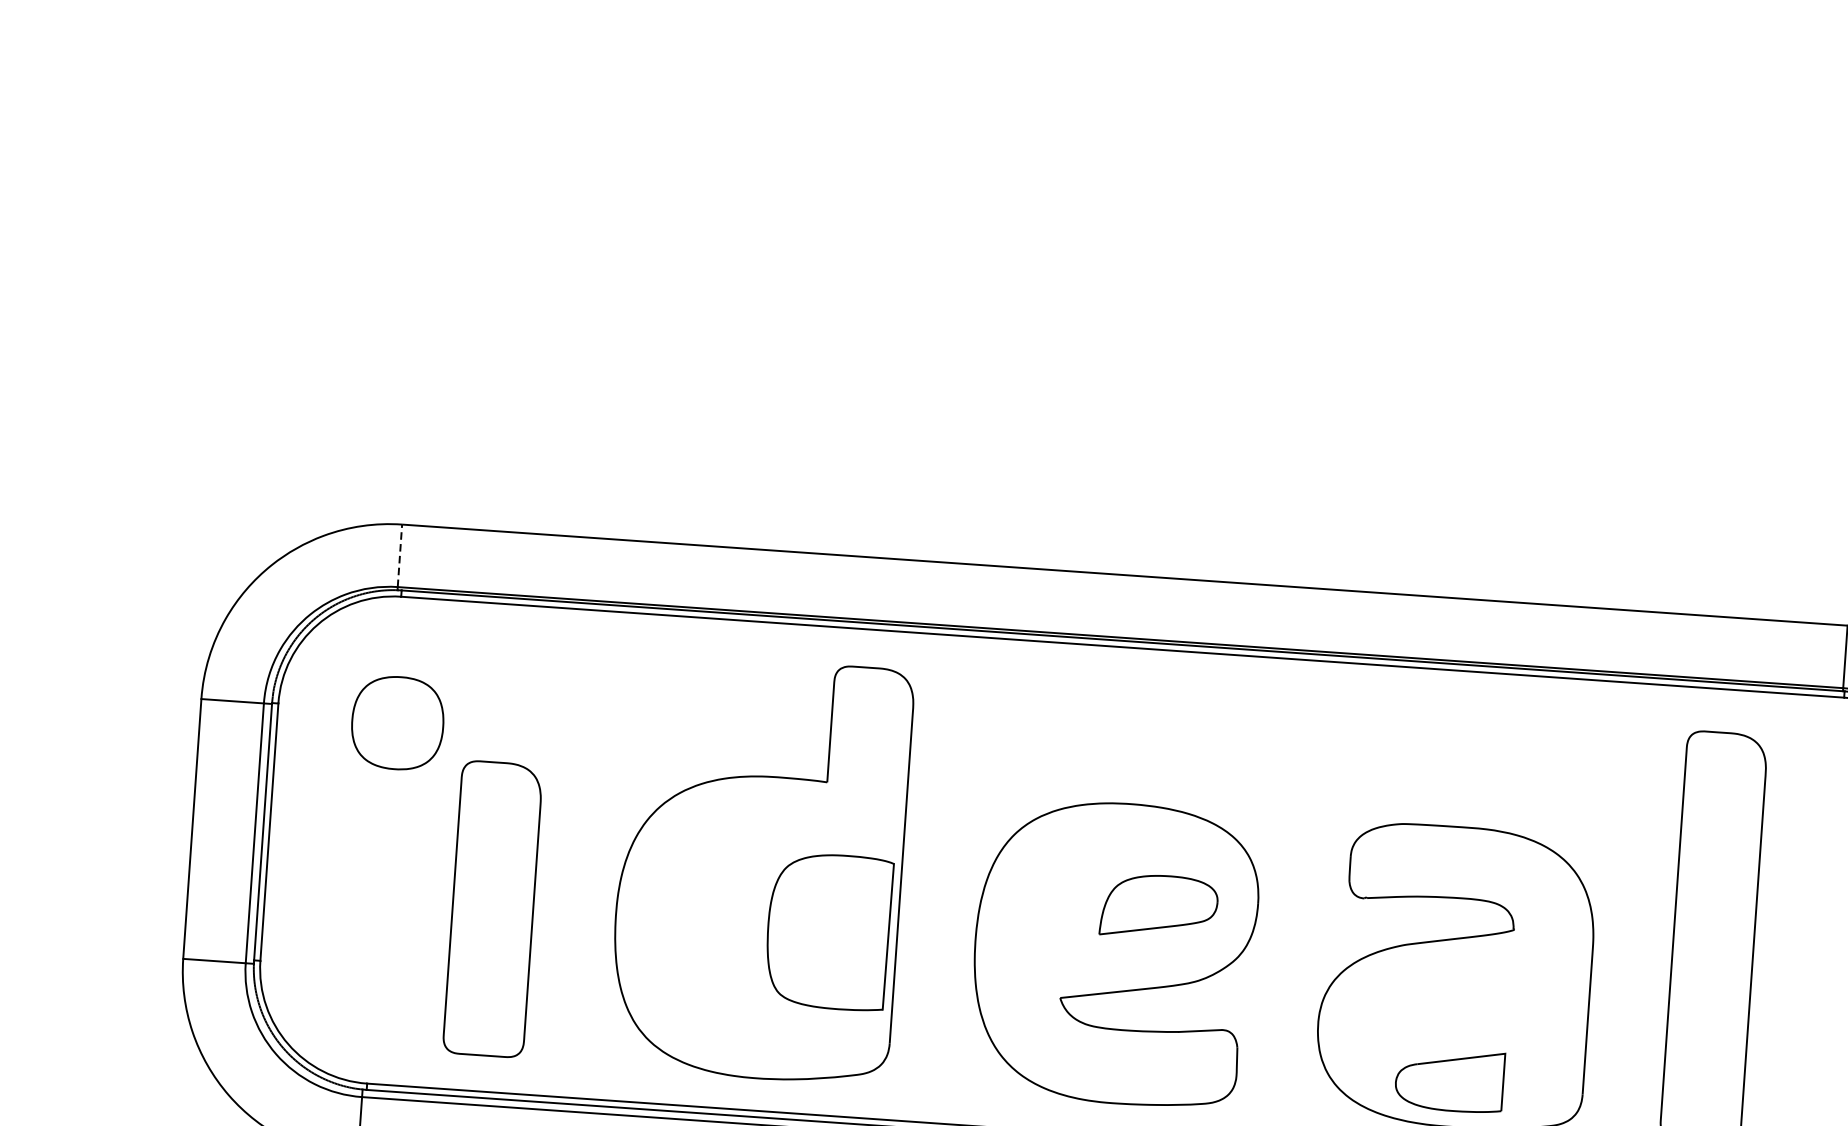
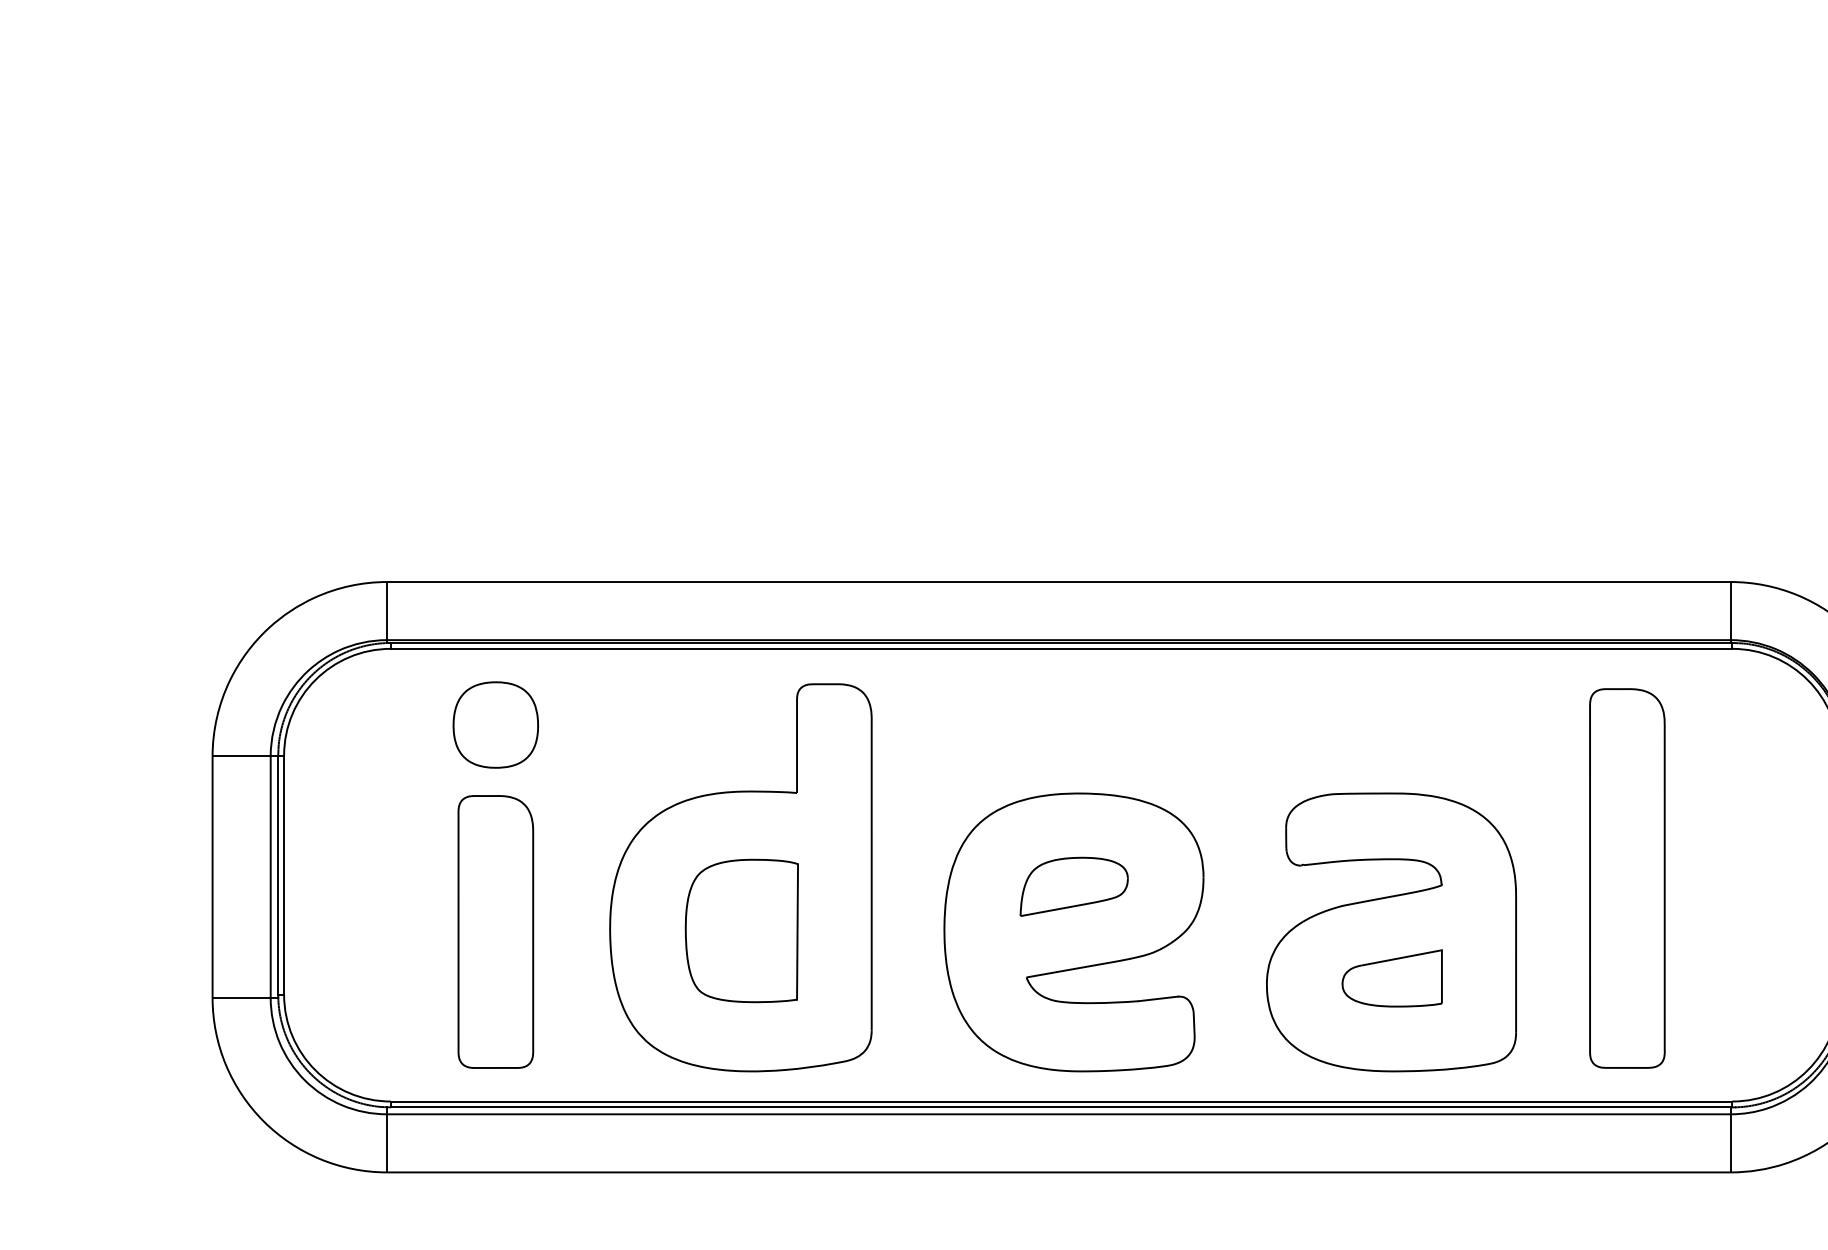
line: (400, 555) -> (387, 610), dashed -> solid
part: (397, 722) -> (495, 724), moved
part: (1158, 906) -> (1073, 886), moved
part: (828, 931) -> (741, 930), moved
part: (1448, 1080) -> (1391, 978), moved

